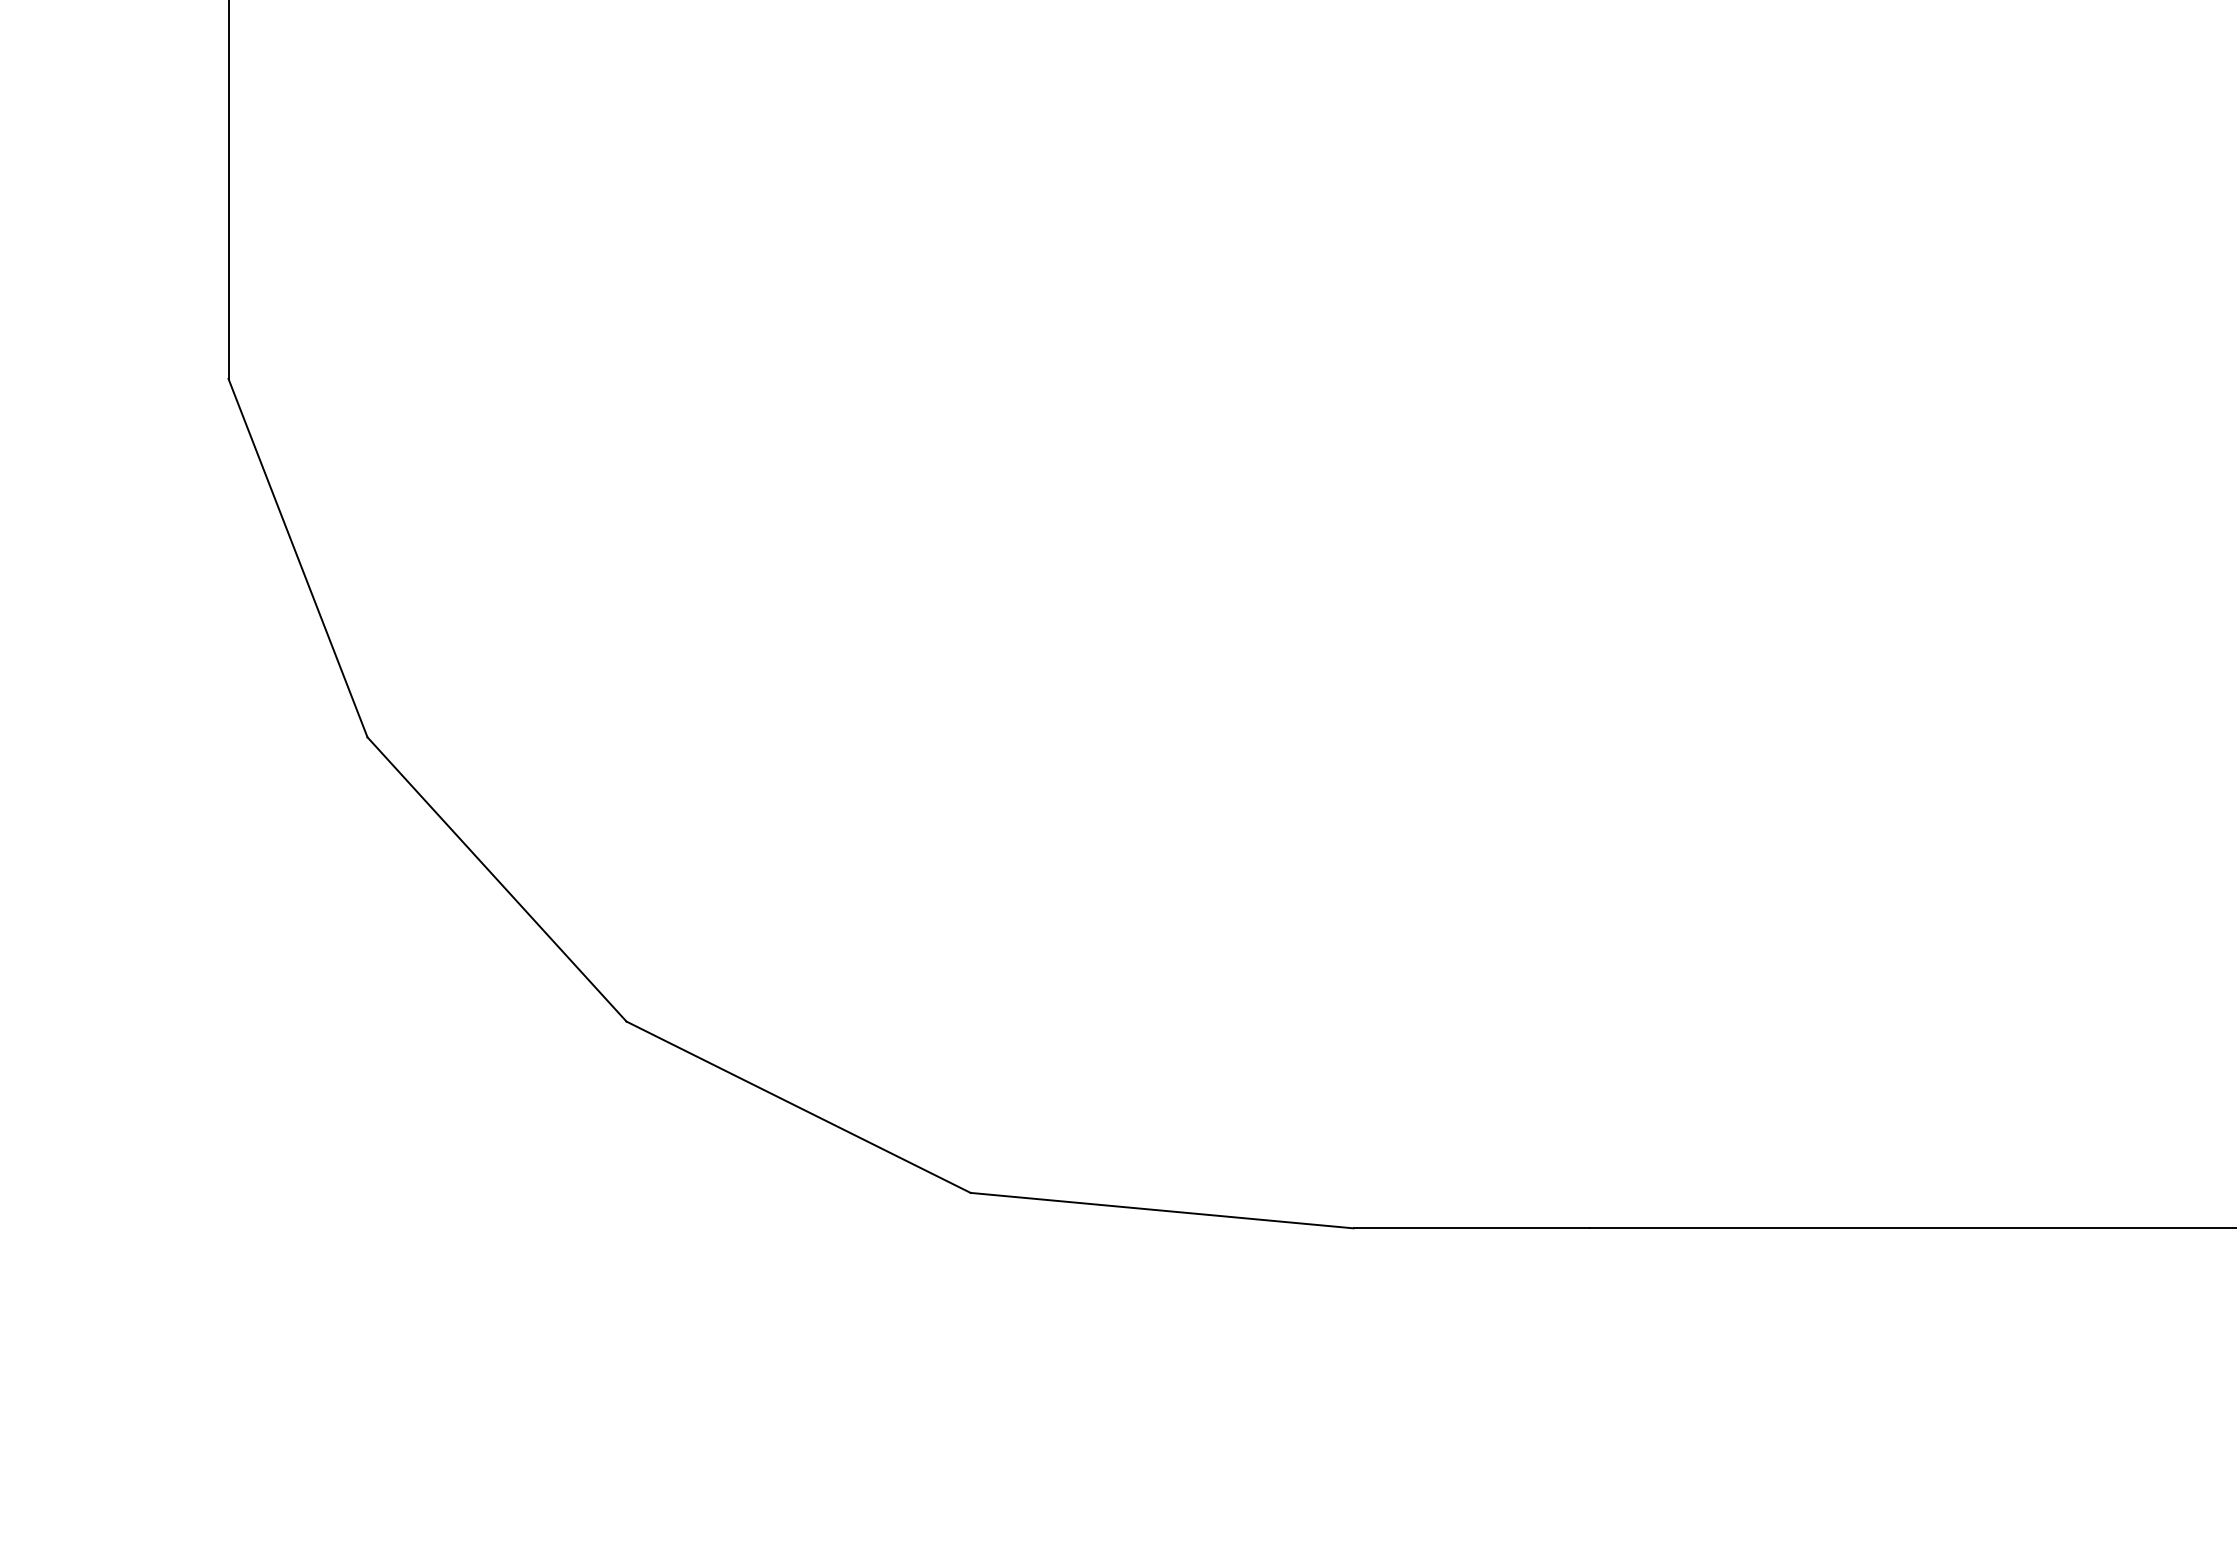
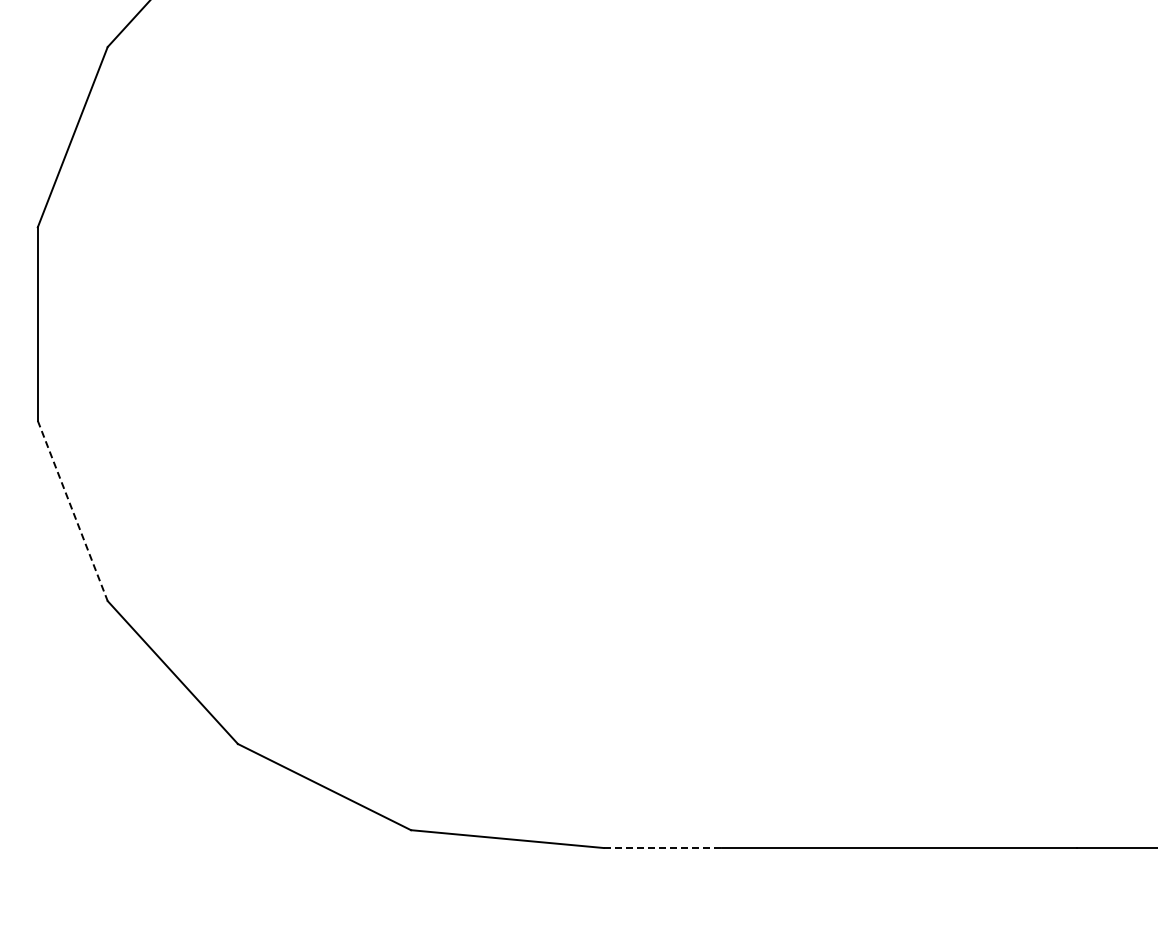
line: (297, 557) -> (72, 510), solid -> dashed
line: (1472, 1229) -> (663, 848), solid -> dashed

